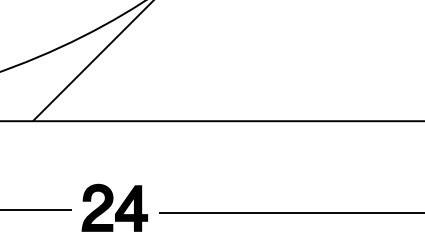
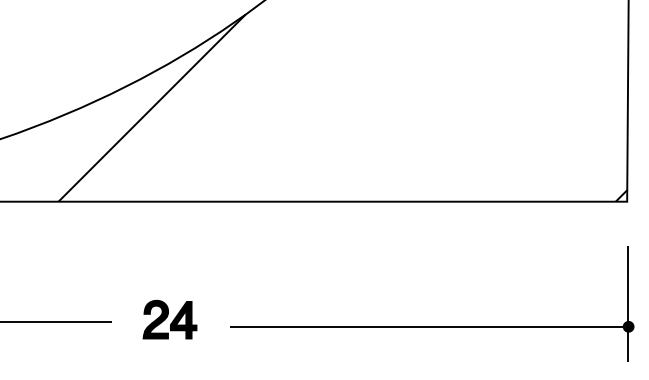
part: (114, 207) -> (169, 319), size x0.6

